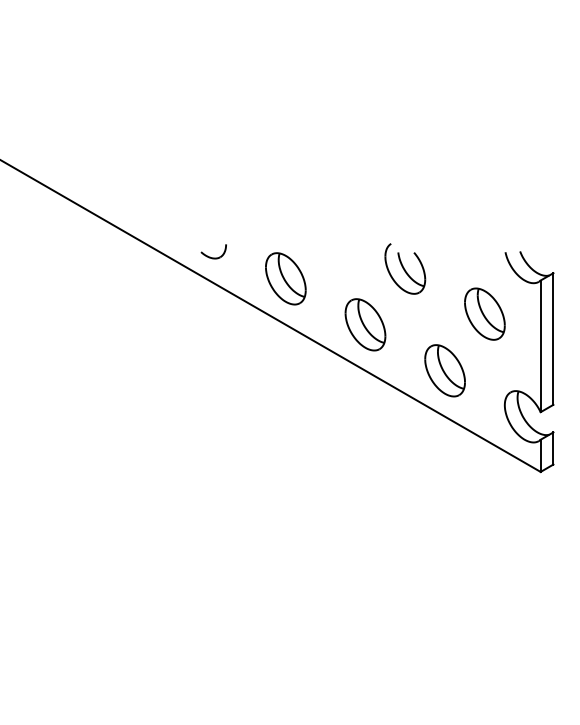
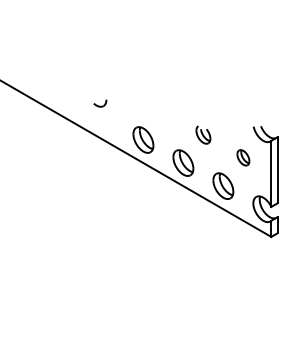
part: (214, 251) -> (100, 103), moved
part: (405, 267) -> (203, 134), size x0.7
part: (485, 313) -> (243, 157), size x0.6

